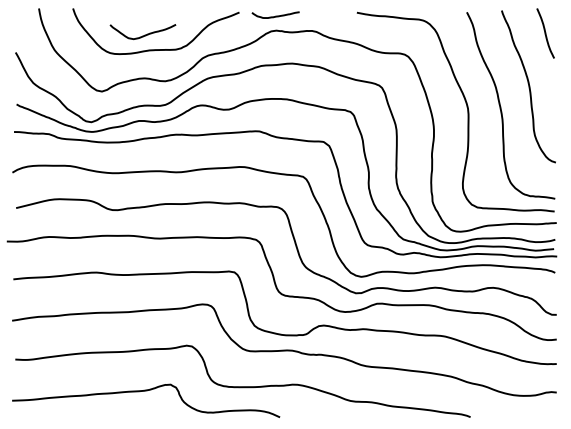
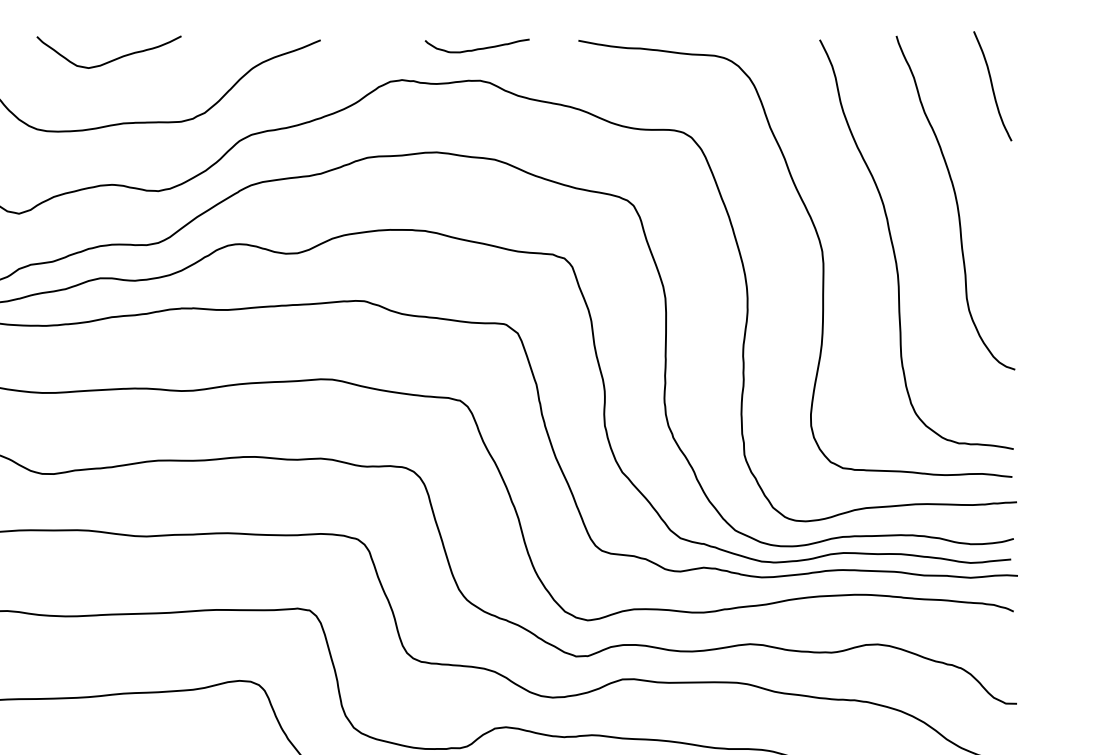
curve: (275, 15) -> (476, 46), moved
curve: (144, 34) -> (112, 57), moved

